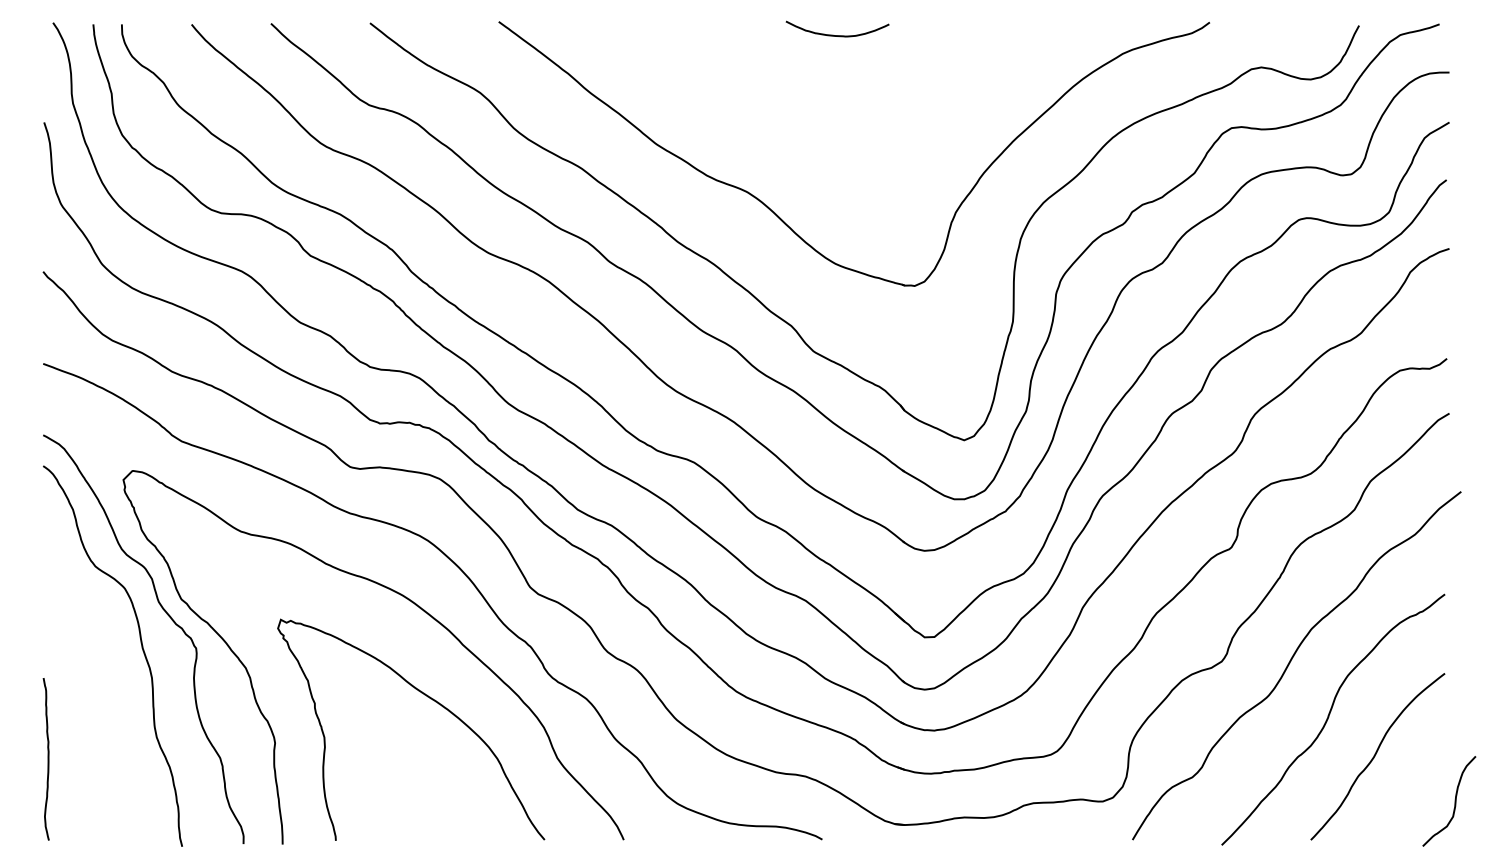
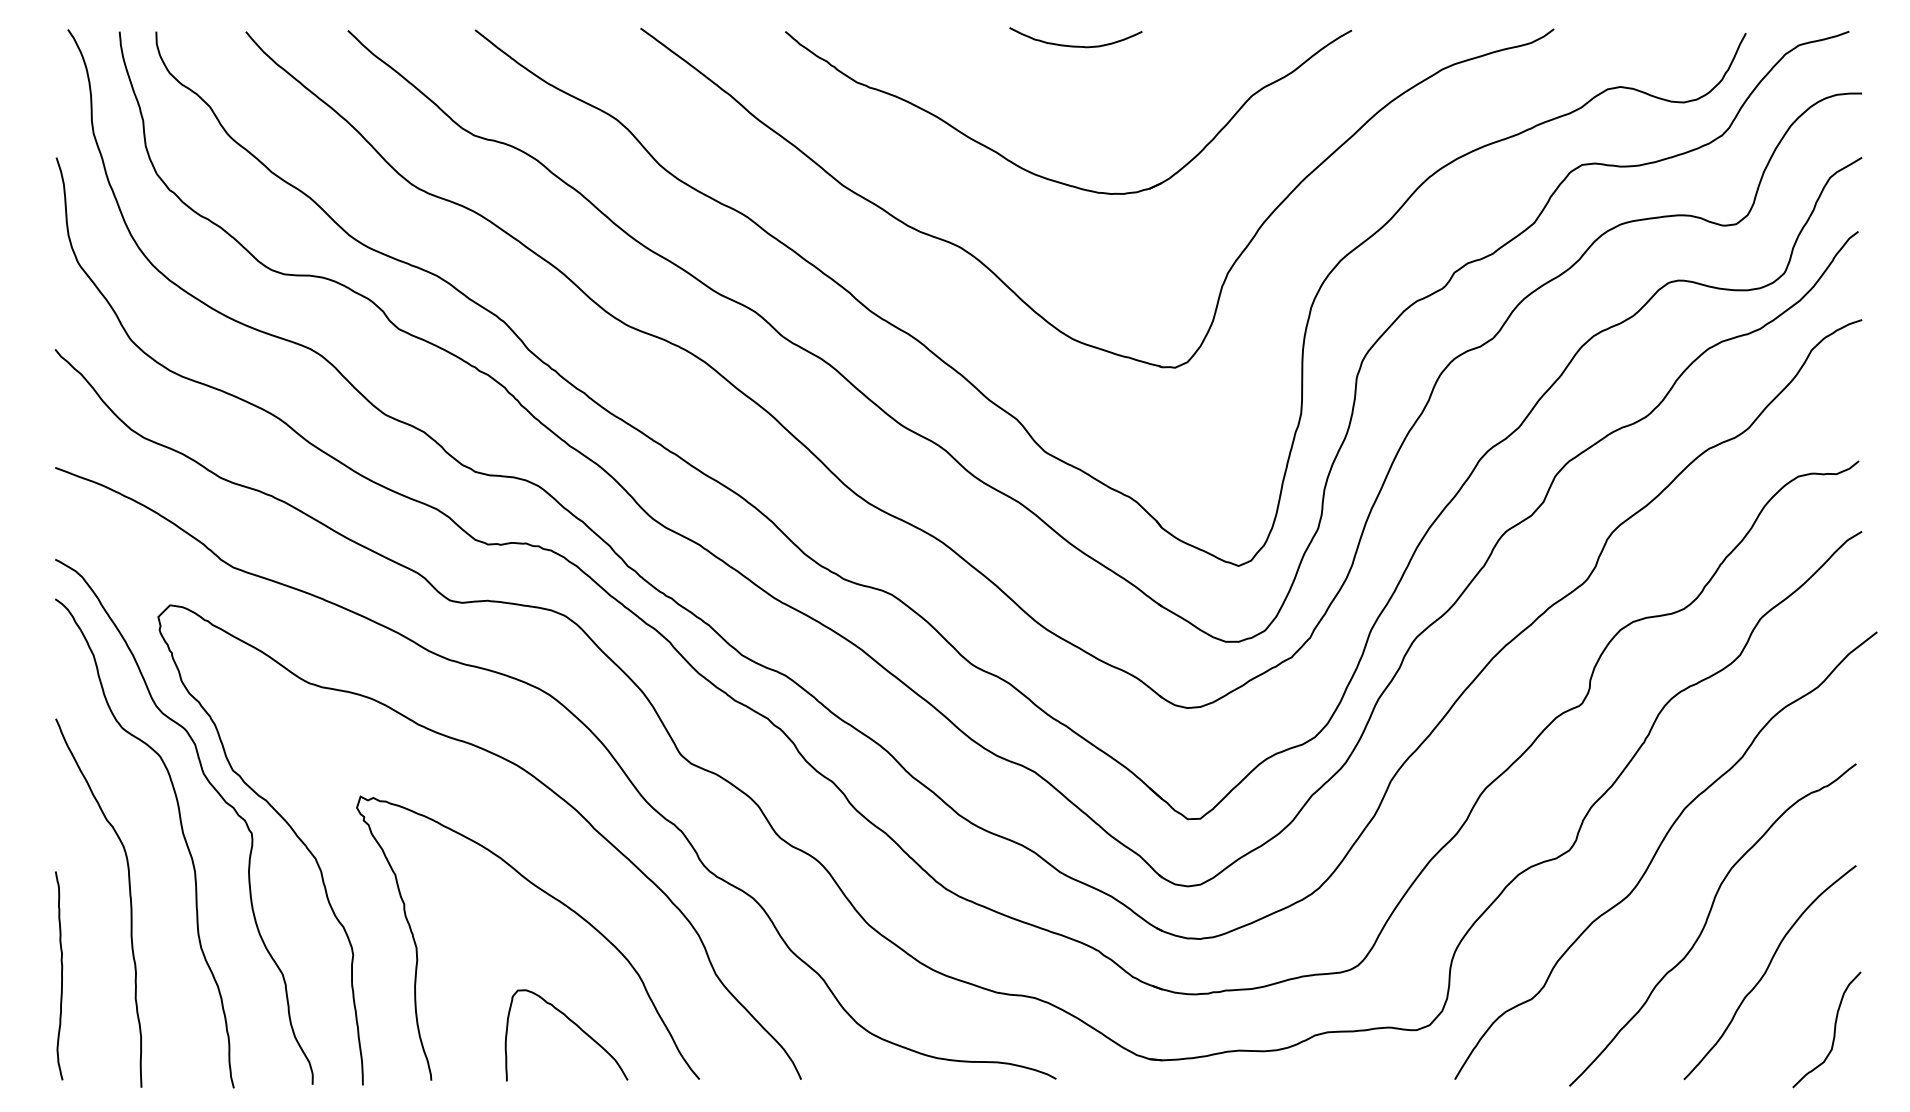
part: (810, 136) -> (1041, 175), added
curve: (101, 698) -> (129, 897), added
curve: (448, 797) -> (575, 1025), added
curve: (1454, 803) -> (1833, 1032), moved

